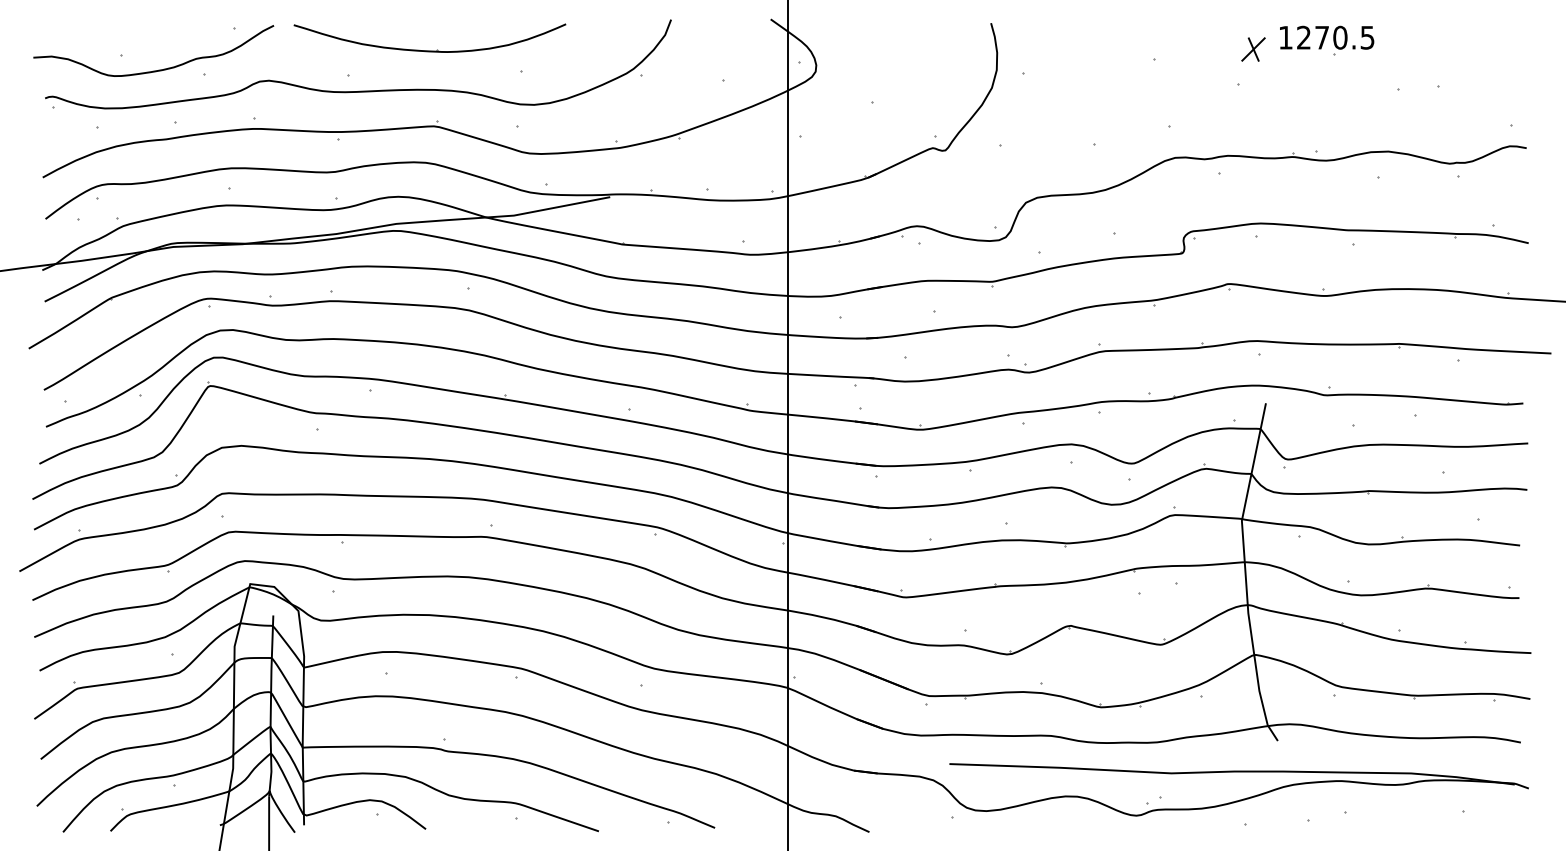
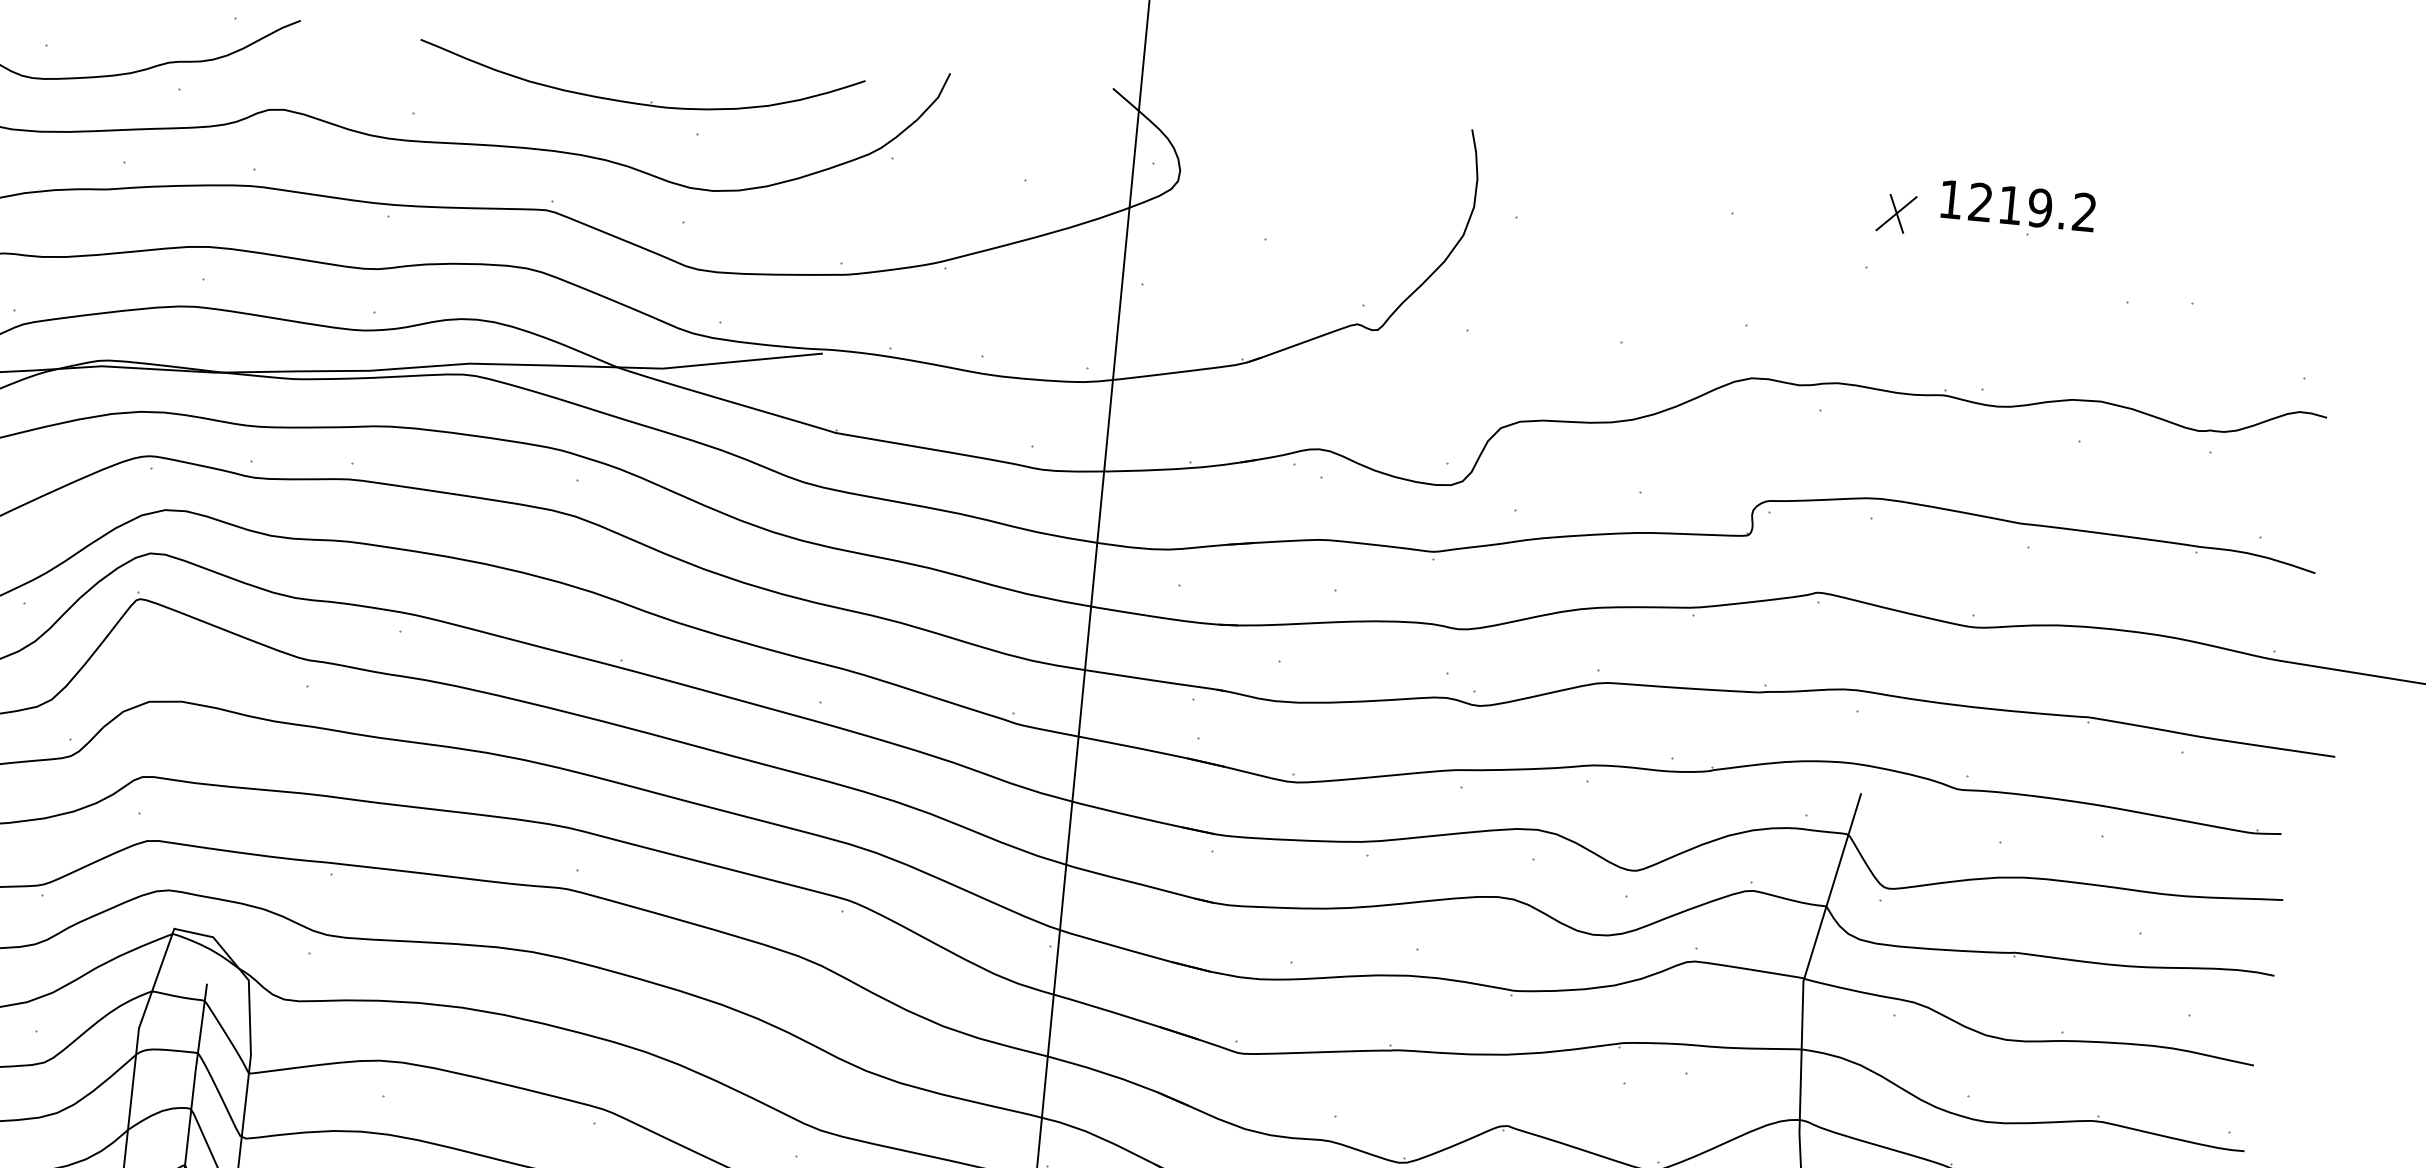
text: (1344, 37) -> (2046, 208), 1270.5 -> 1219.2
part: (429, 50) -> (638, 102), moved

